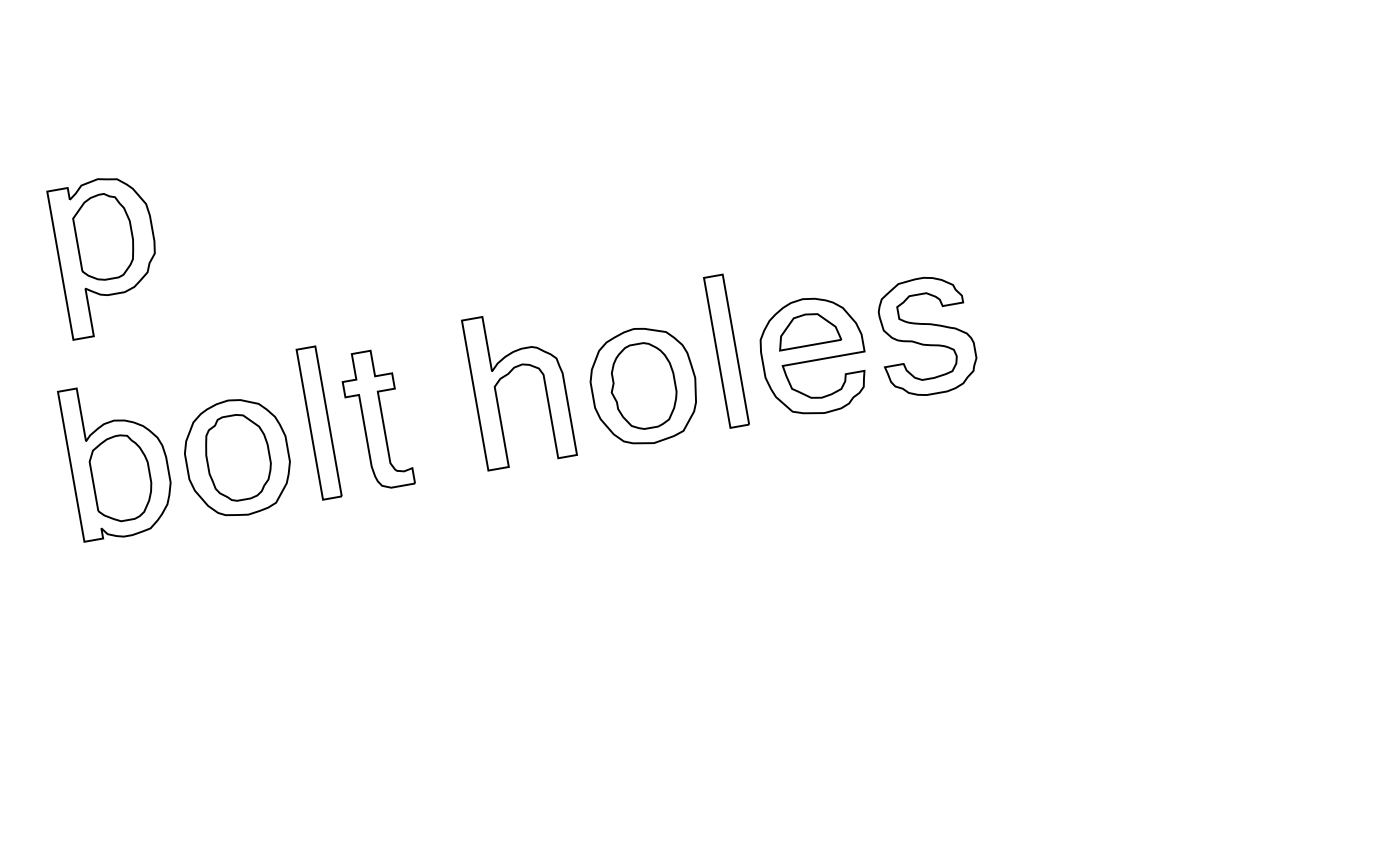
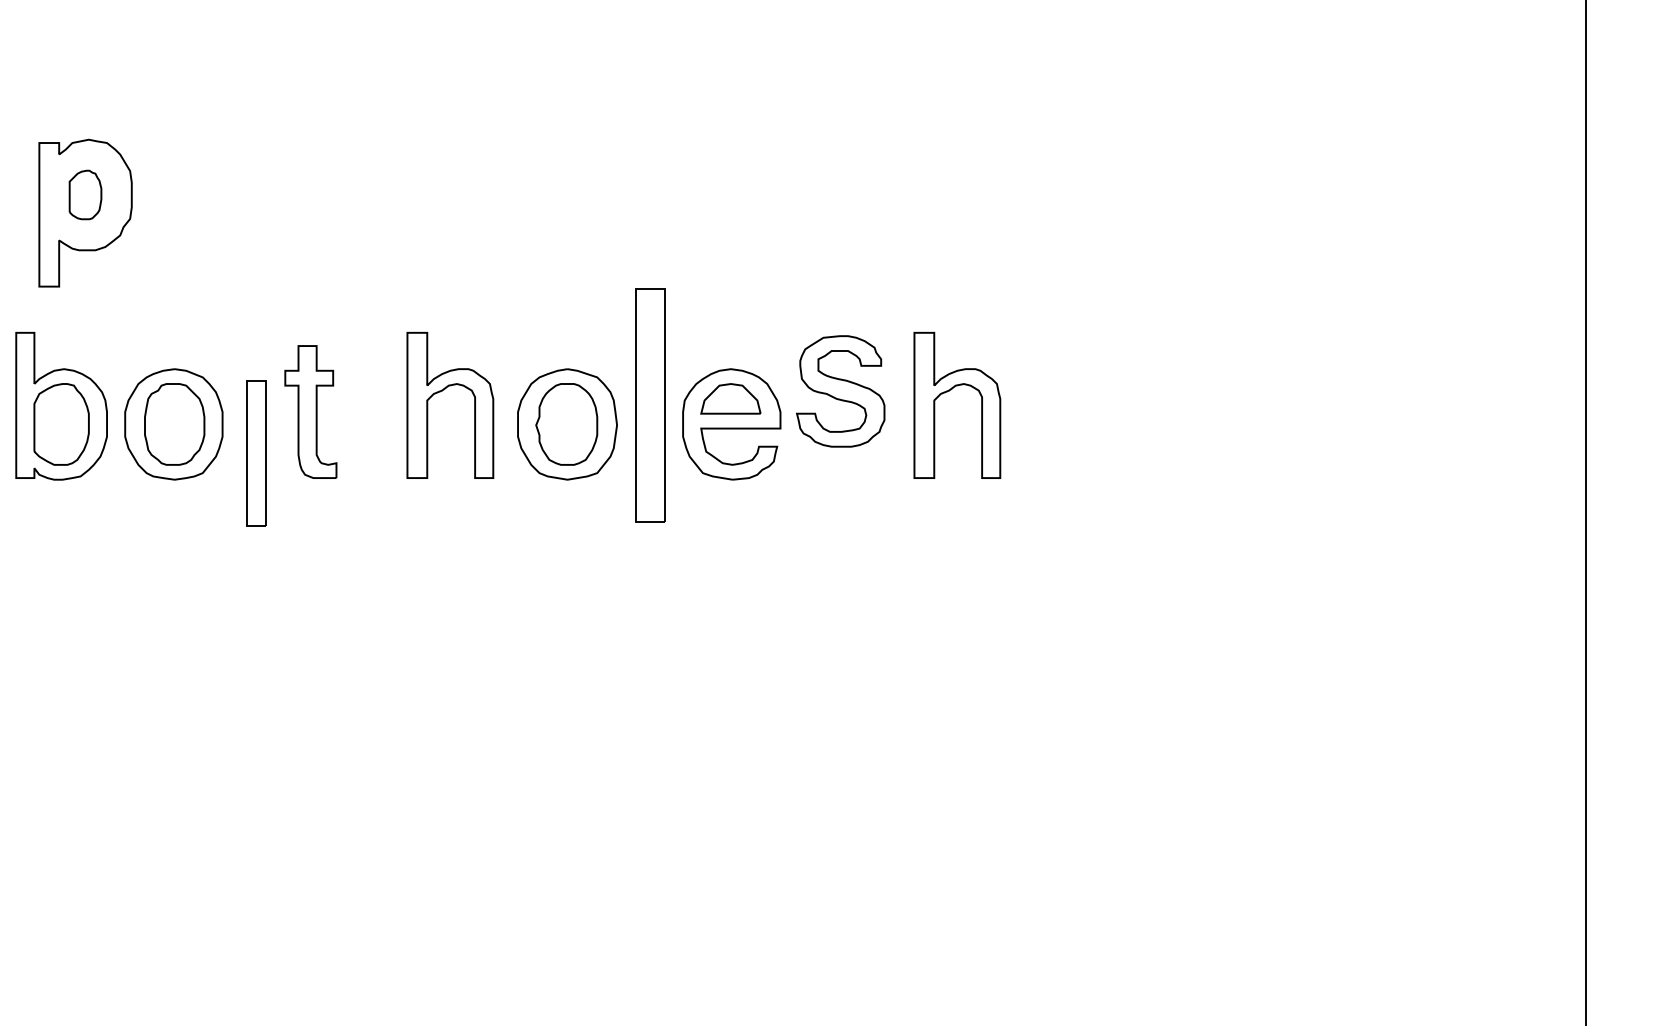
part: (104, 236) -> (85, 194), size x0.6
part: (1032, 282) -> (949, 391), added
part: (925, 336) -> (840, 391), moved
part: (726, 351) -> (650, 405), size x1.6
part: (319, 423) -> (256, 453), moved

